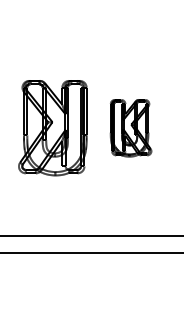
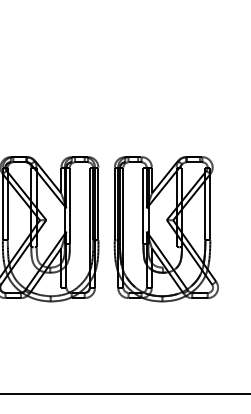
part: (130, 128) -> (165, 229), size x1.67

